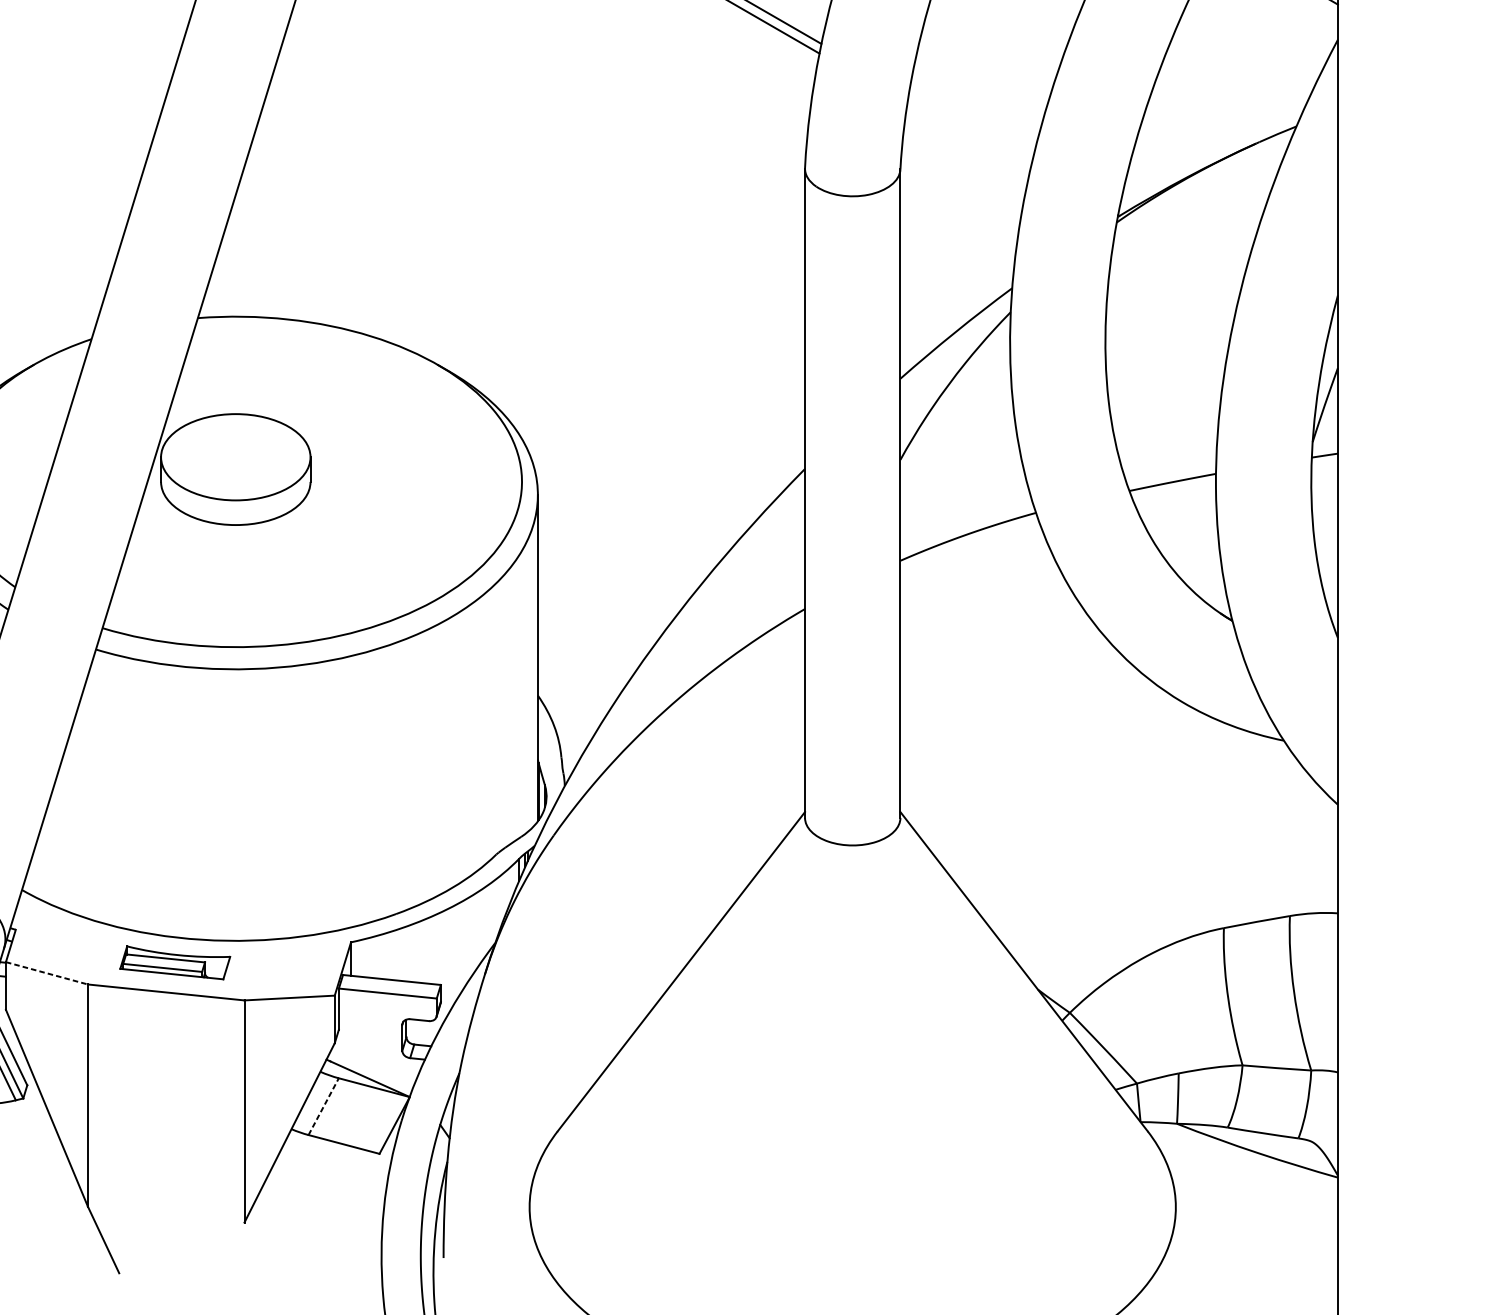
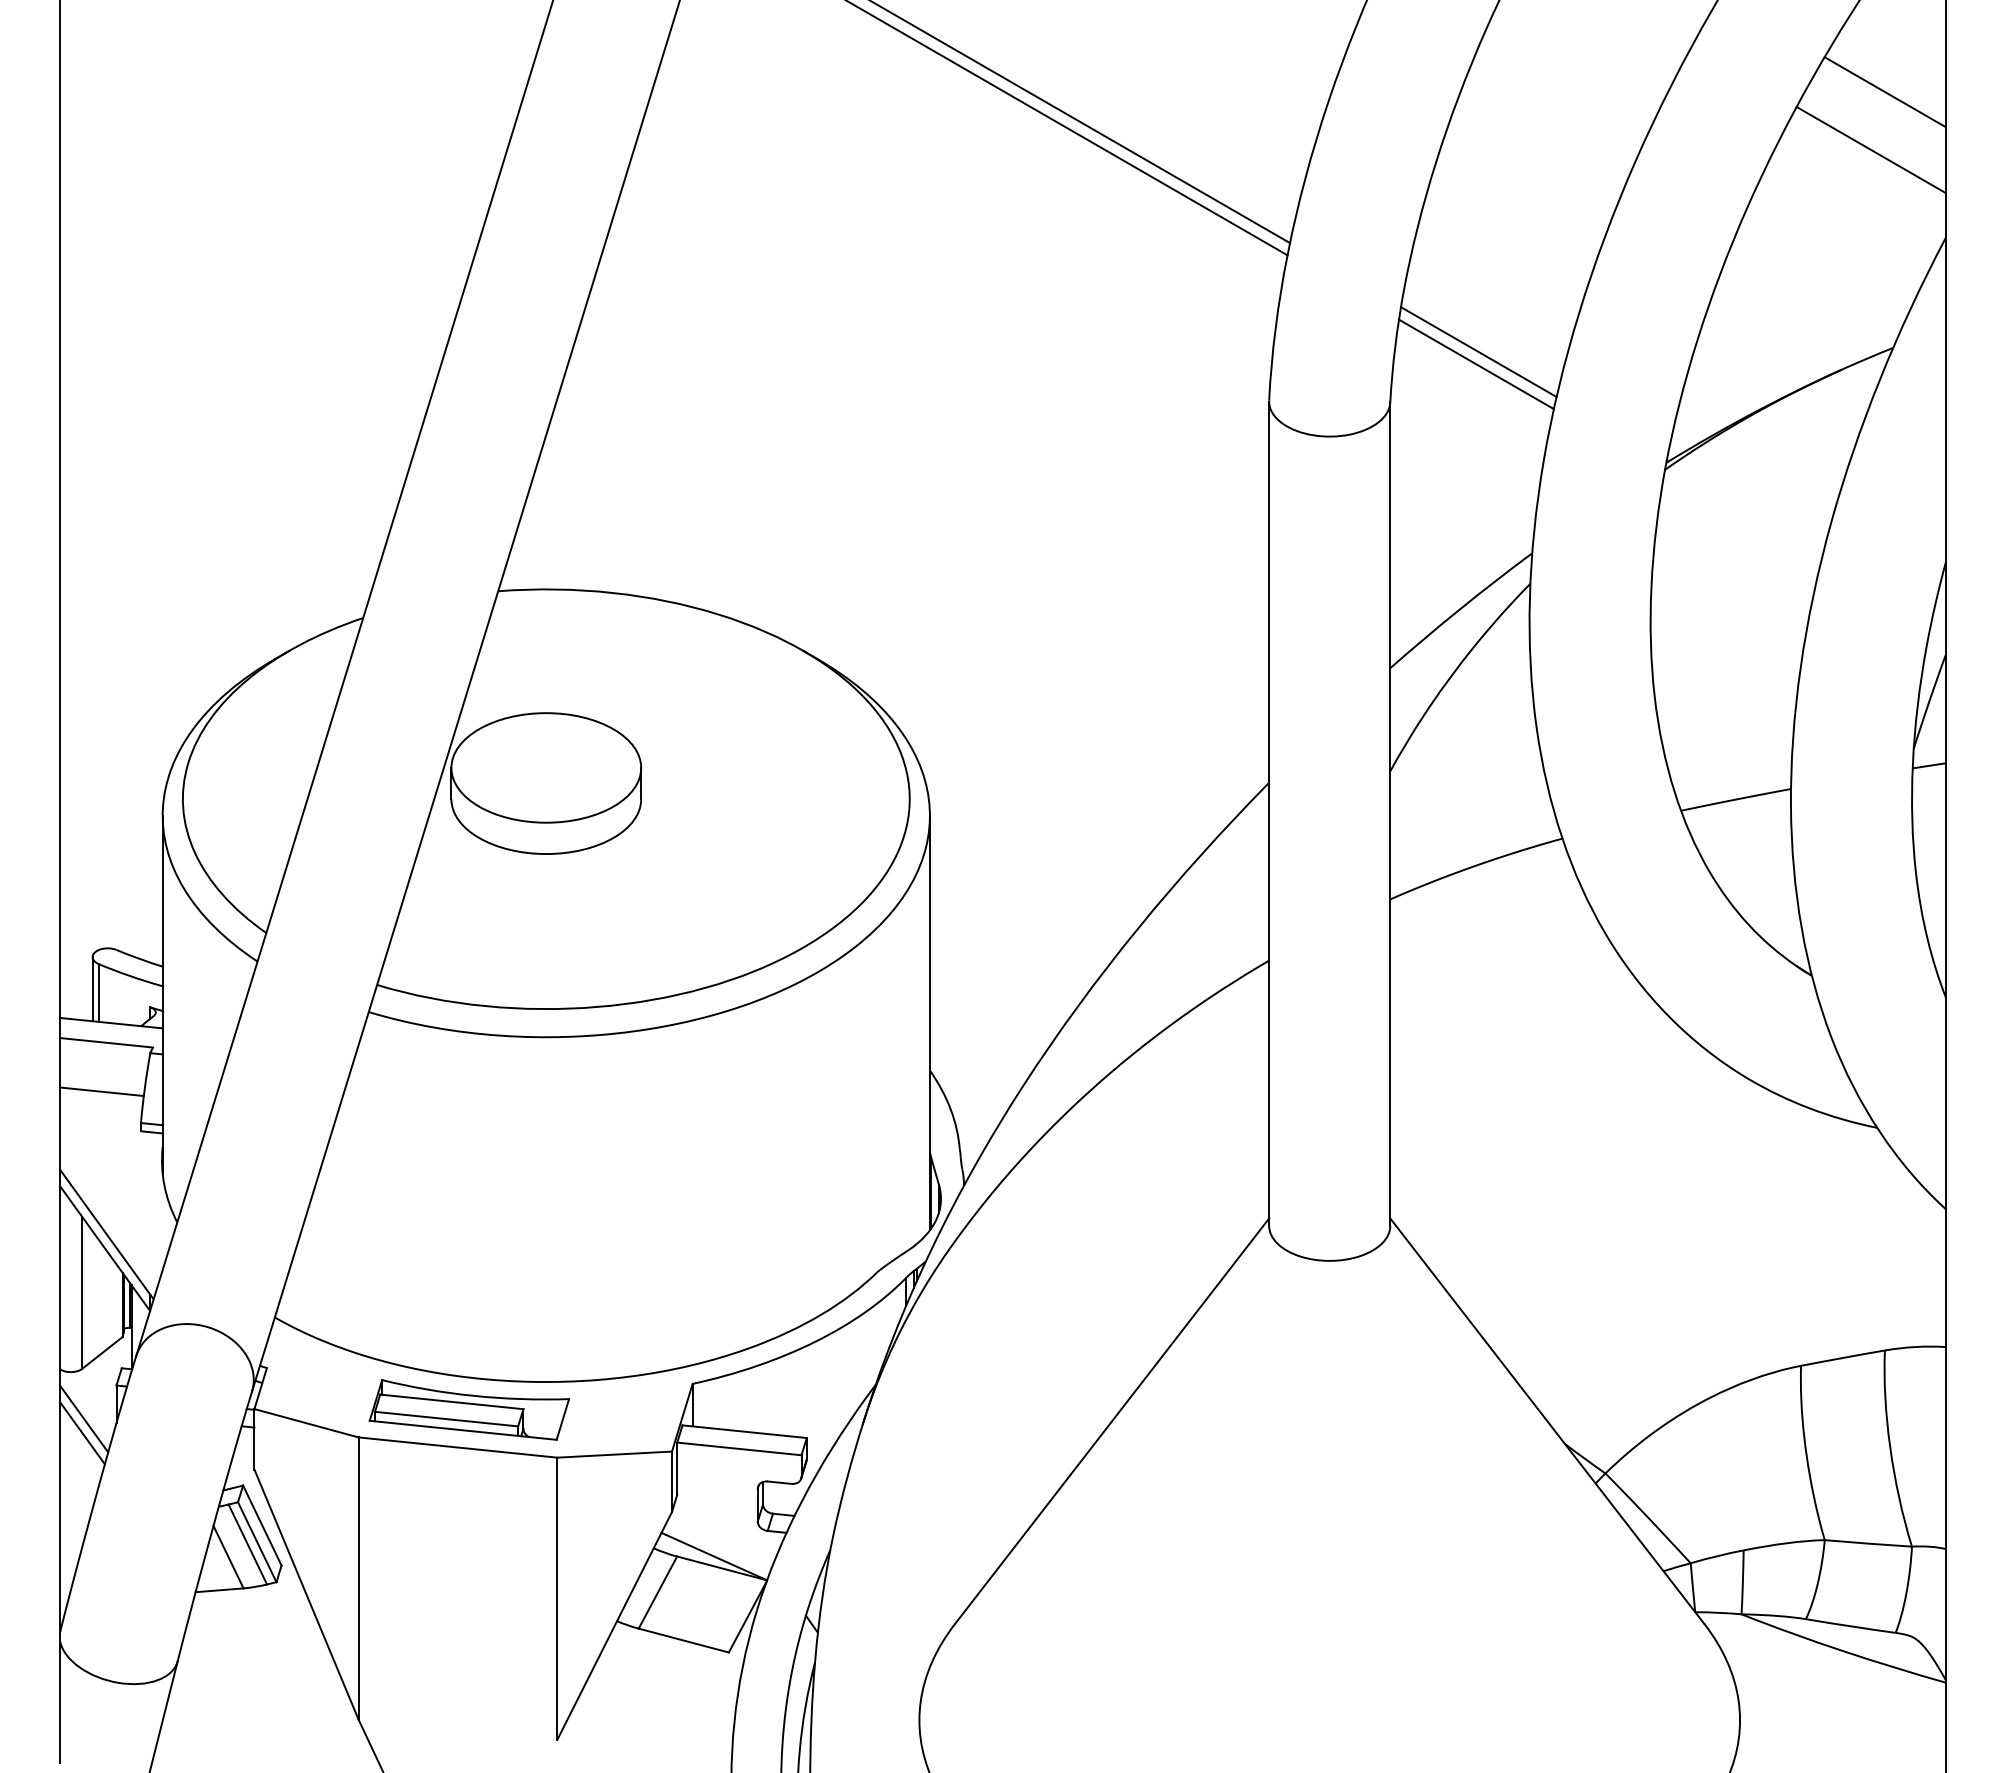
line: (969, 130) -> (1478, 352), added
line: (968, 139) -> (1476, 364), added
part: (175, 962) -> (469, 1409), size x1.43
line: (46, 973) -> (306, 1423), dashed -> solid
line: (323, 1106) -> (657, 1592), dashed -> solid

